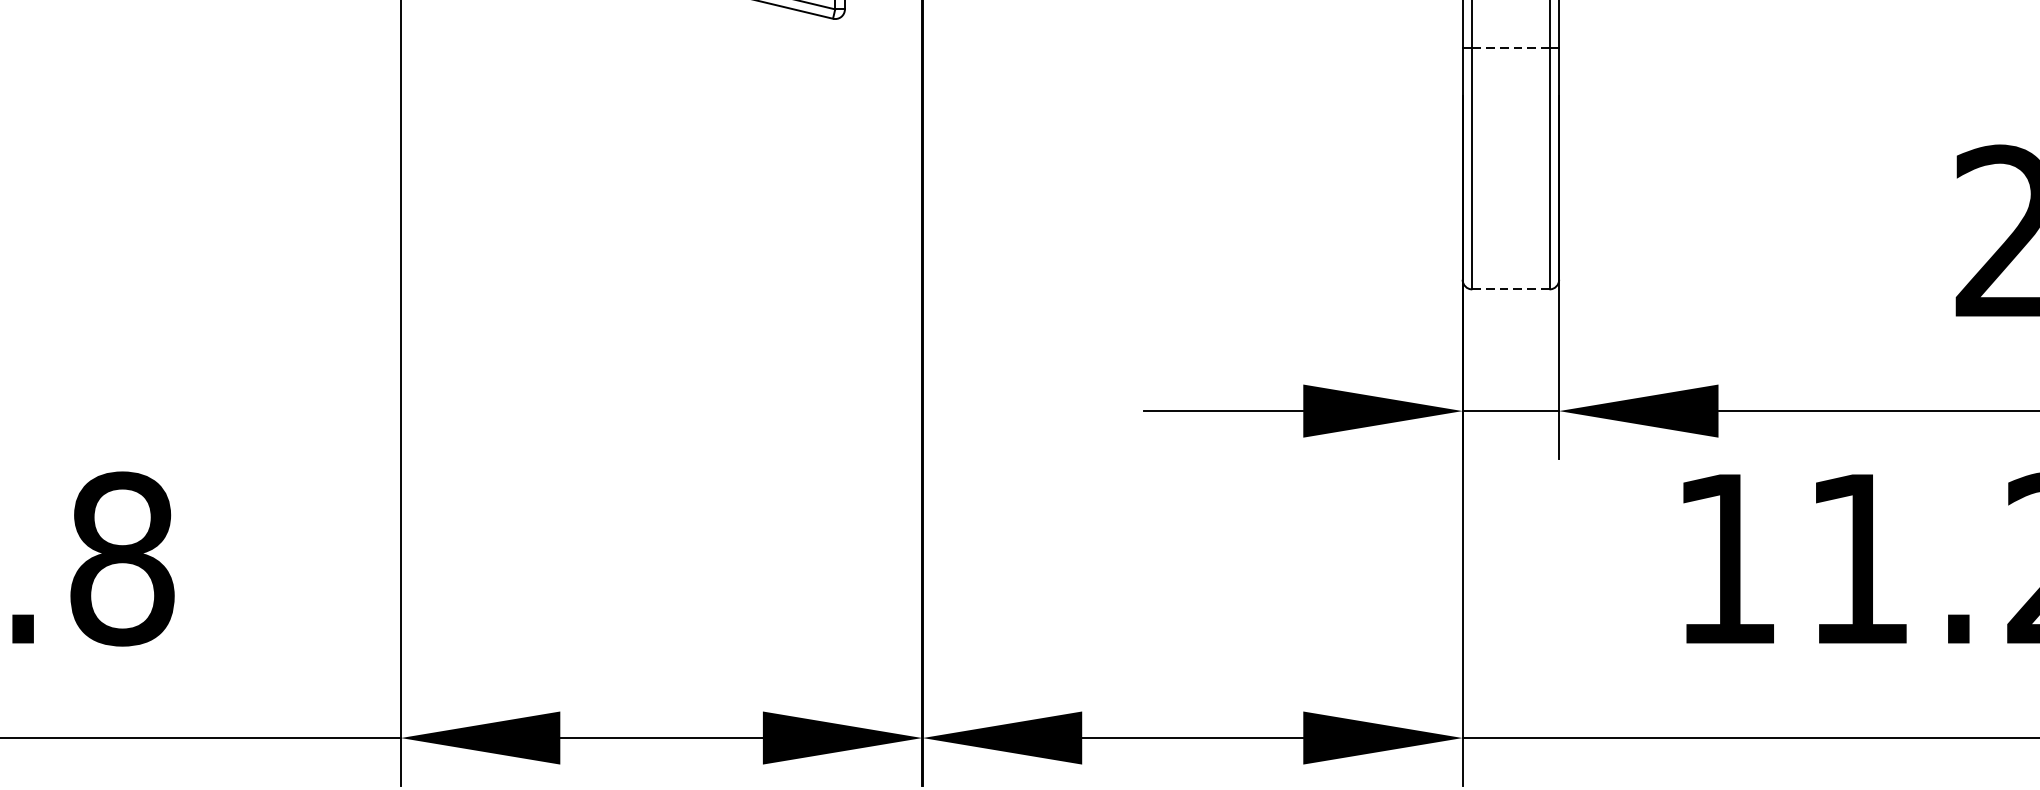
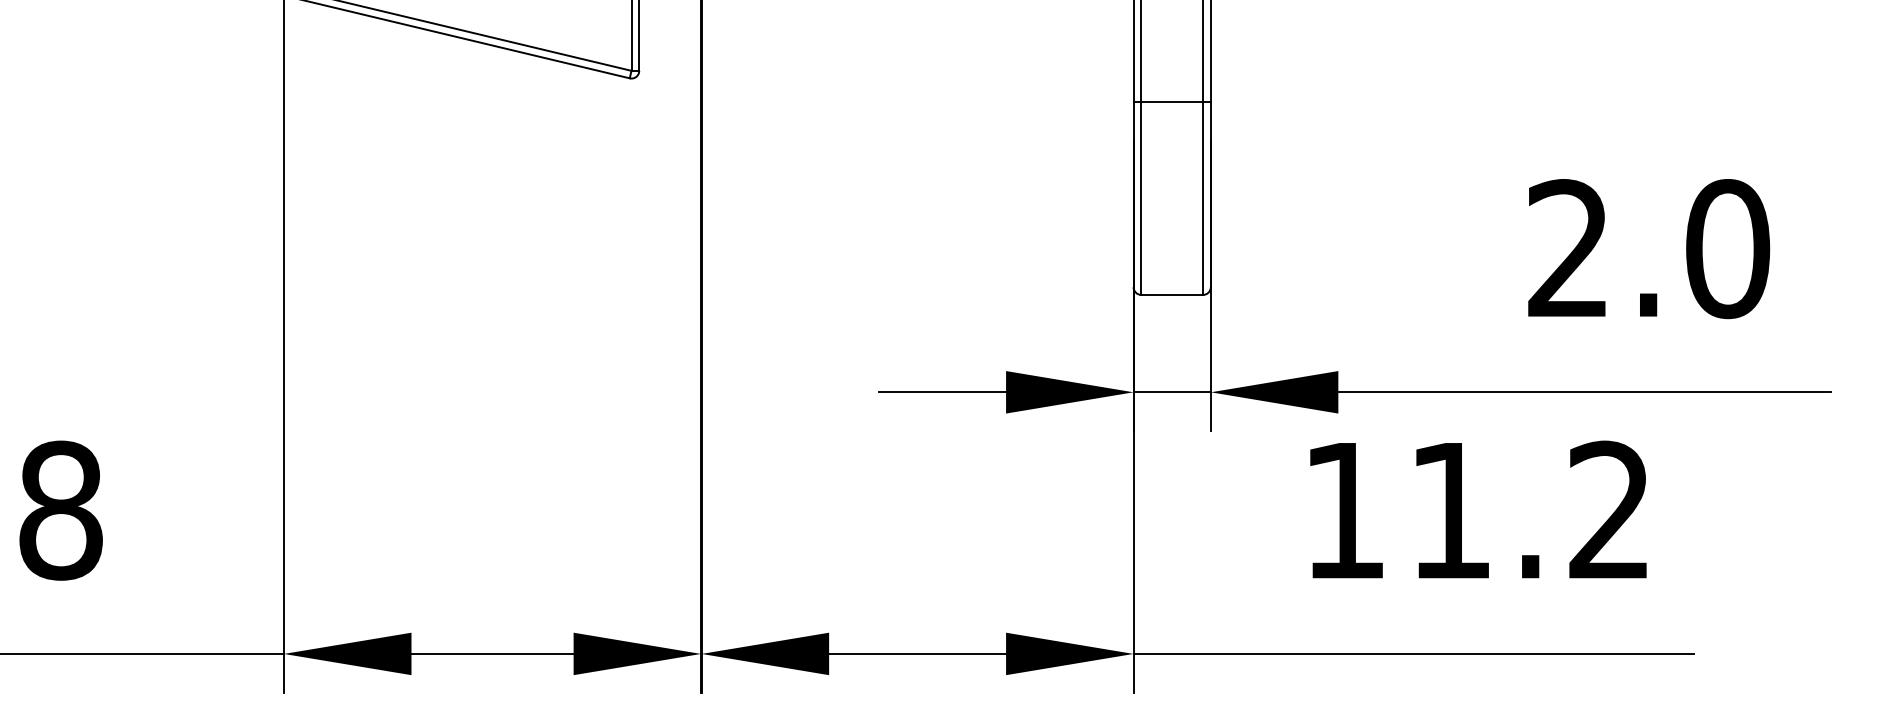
line: (1511, 47) -> (1172, 101), dashed -> solid
line: (1511, 288) -> (1172, 294), dashed -> solid

